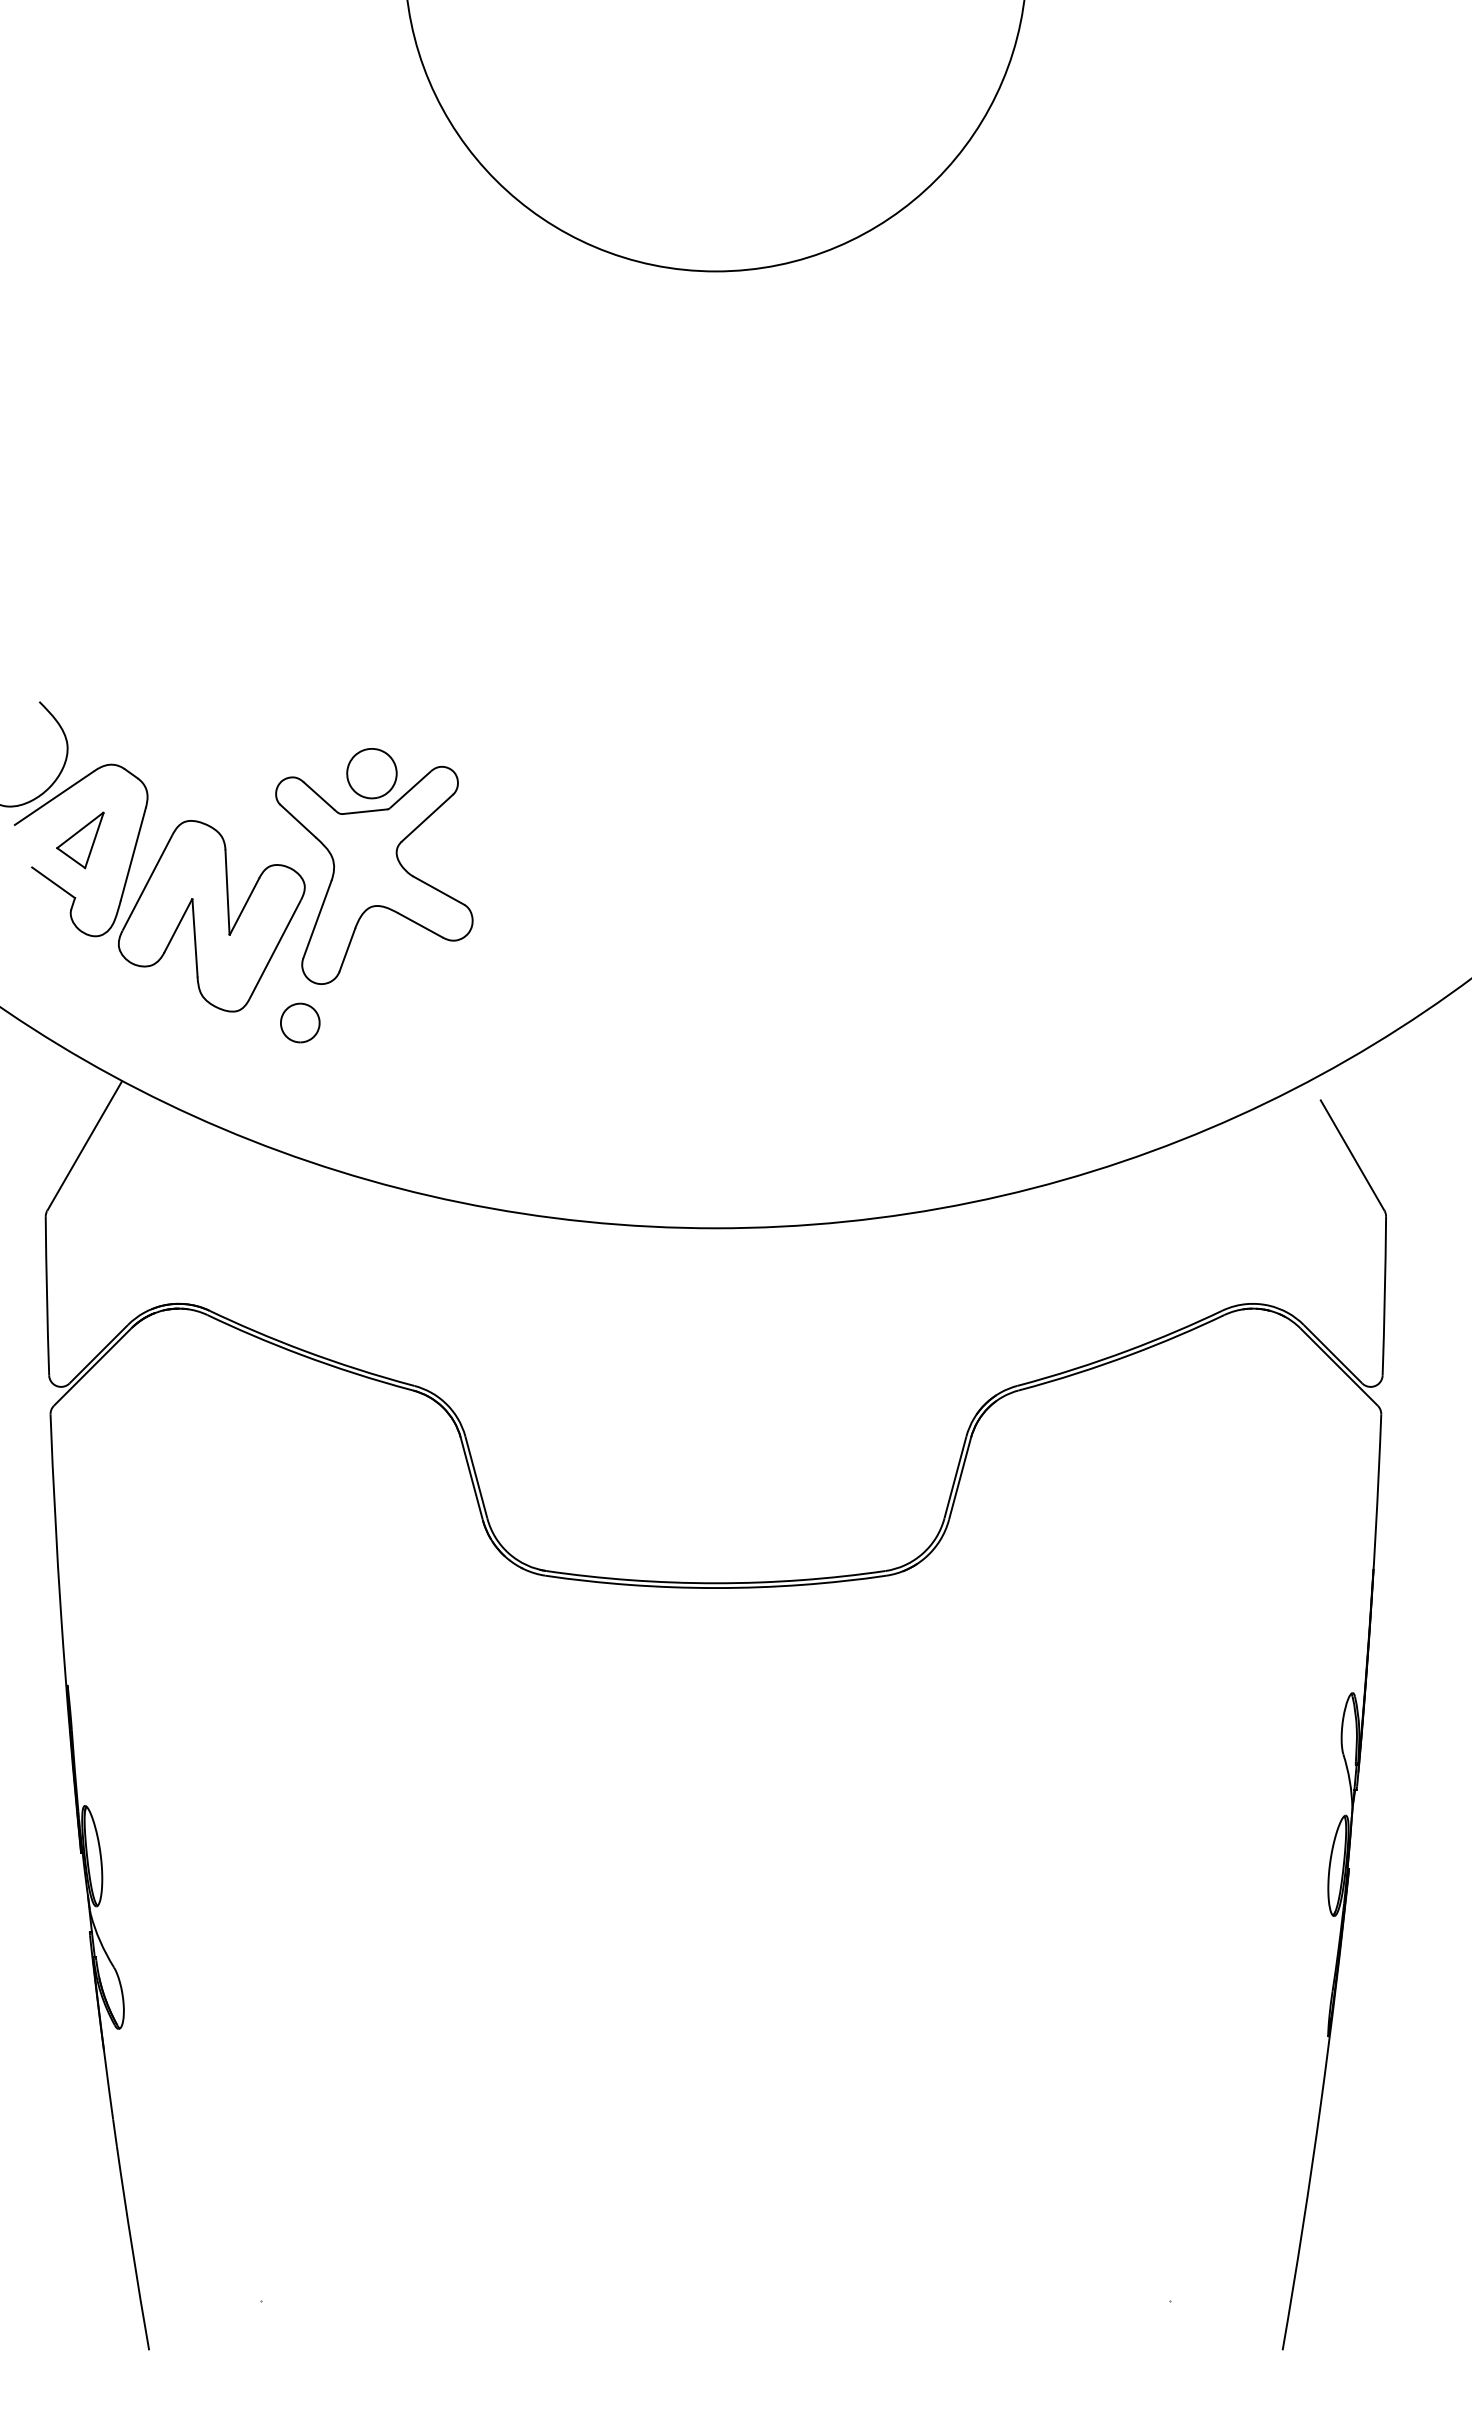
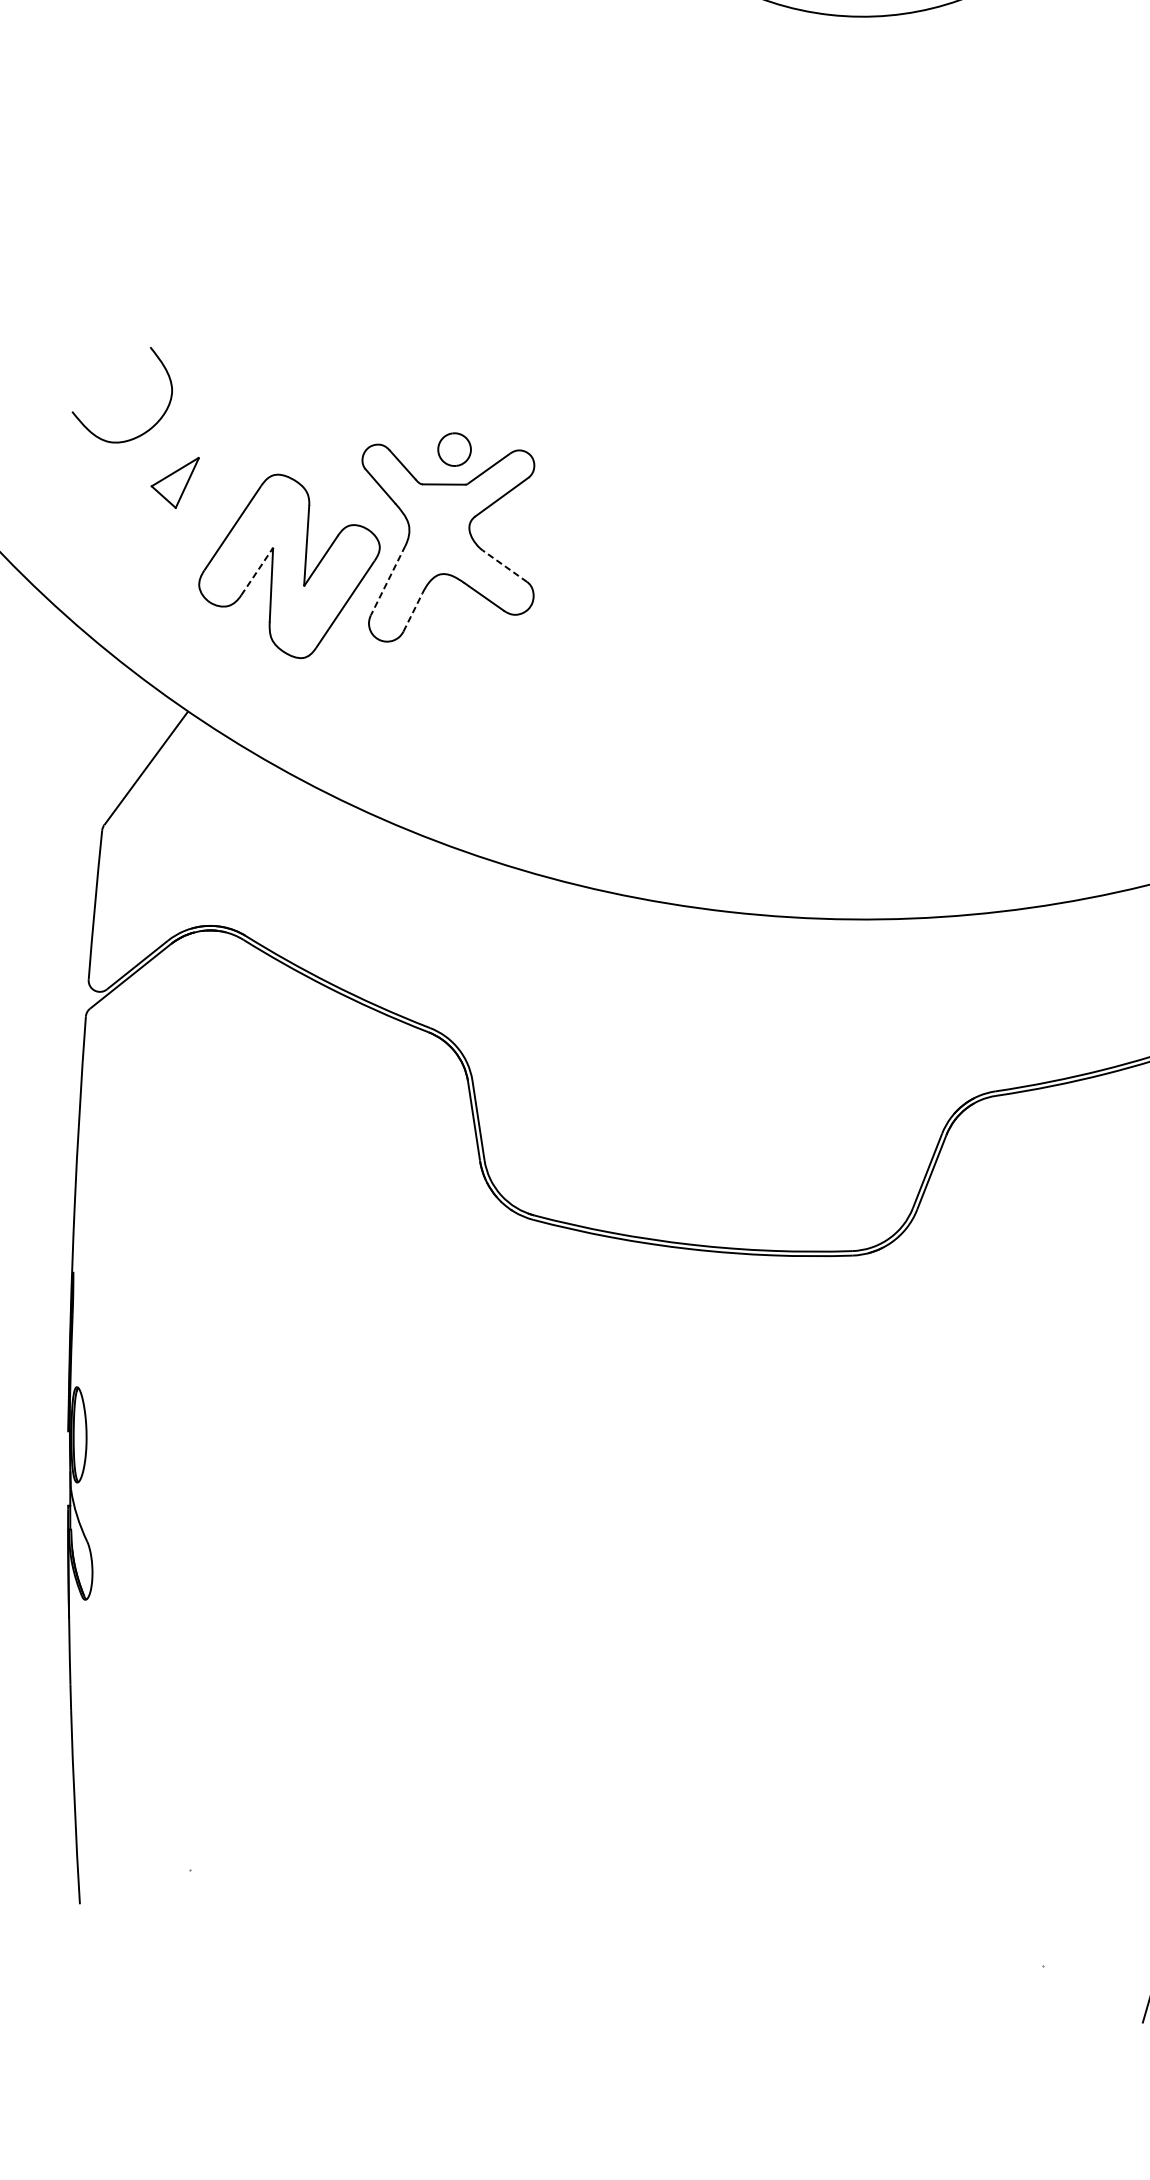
part: (371, 773) -> (454, 449), size x0.7
part: (55, 882) -> (146, 518), removed
line: (438, 890) -> (504, 566), solid -> dashed
line: (317, 920) -> (388, 581), solid -> dashed
line: (178, 925) -> (257, 571), solid -> dashed
line: (347, 950) -> (413, 612), solid -> dashed
part: (300, 1022) -> (361, 675), removed

